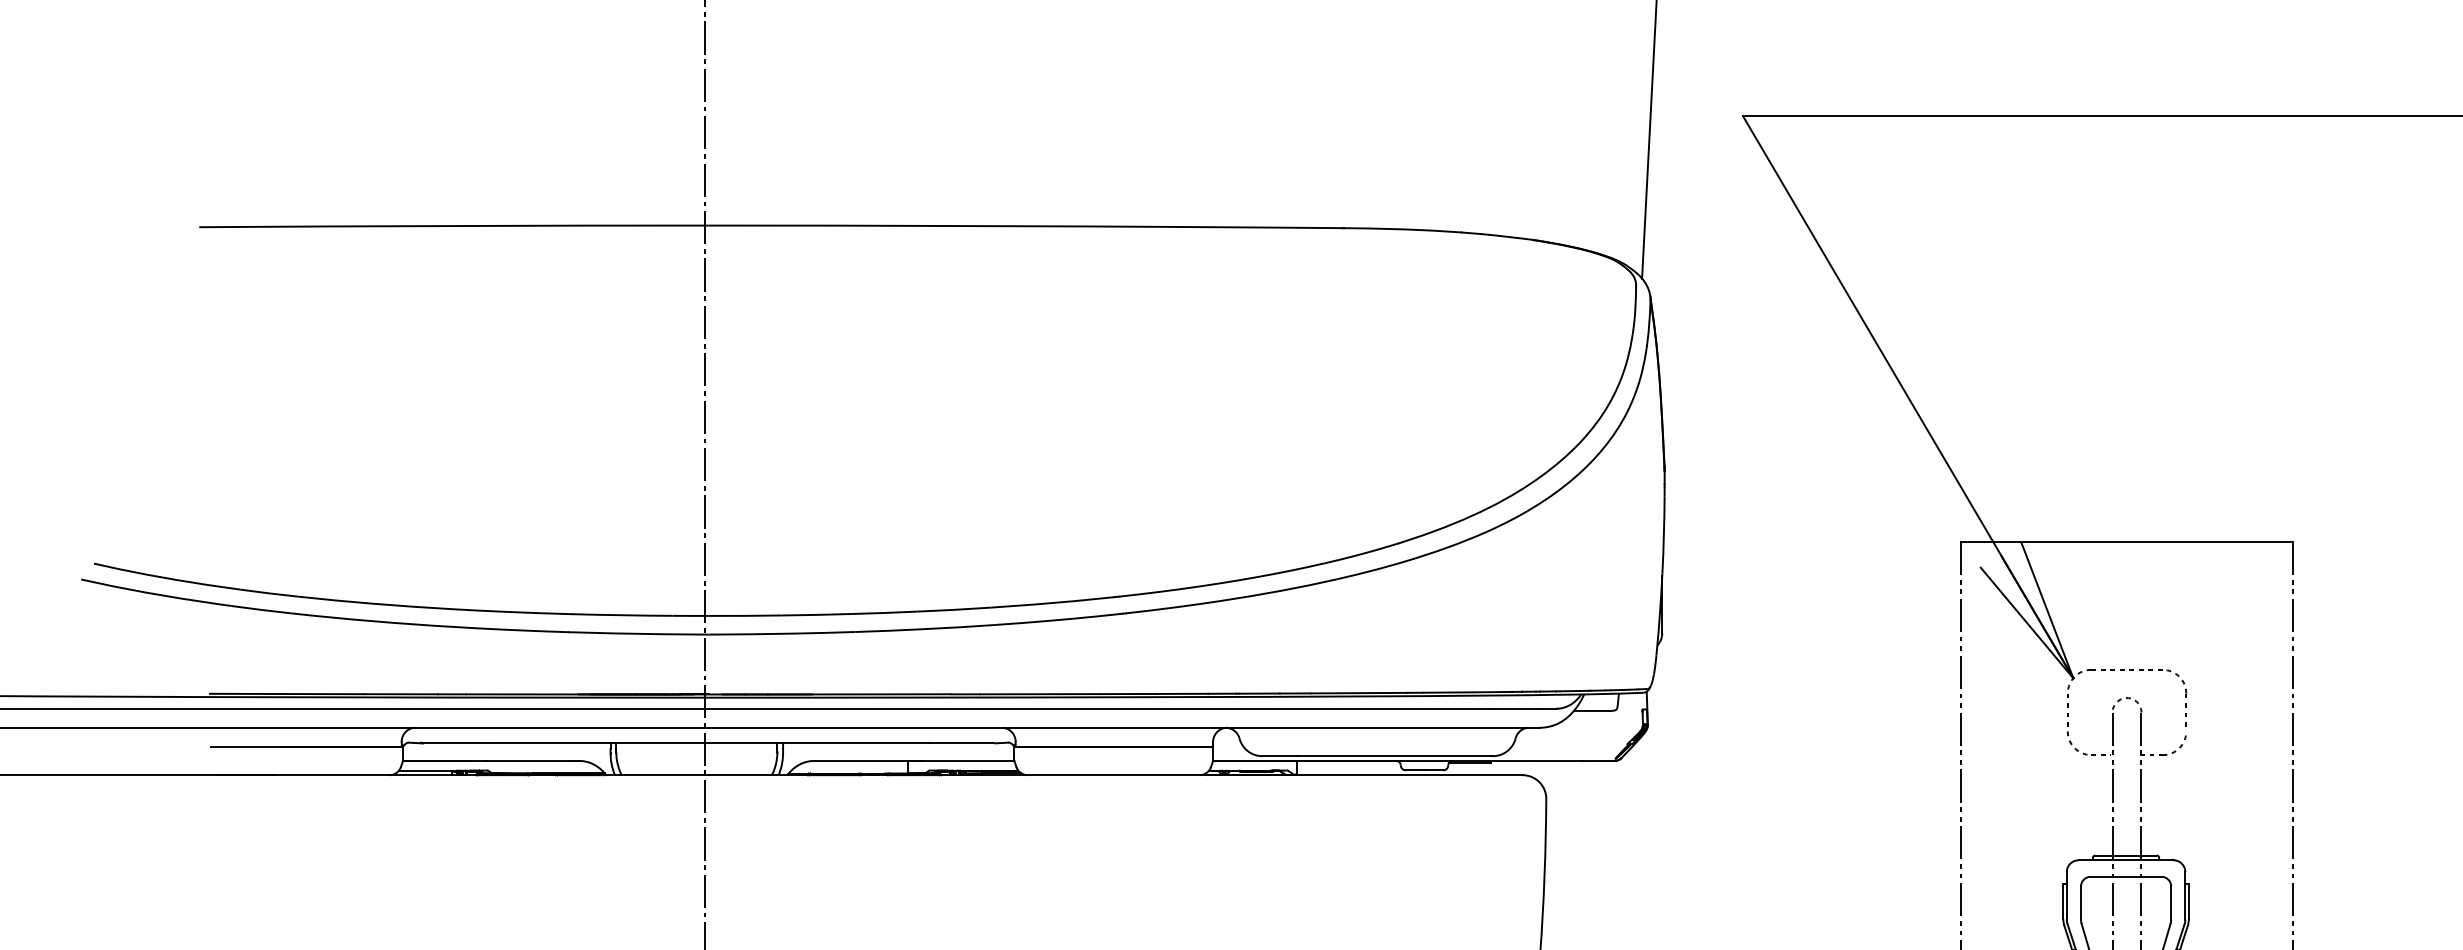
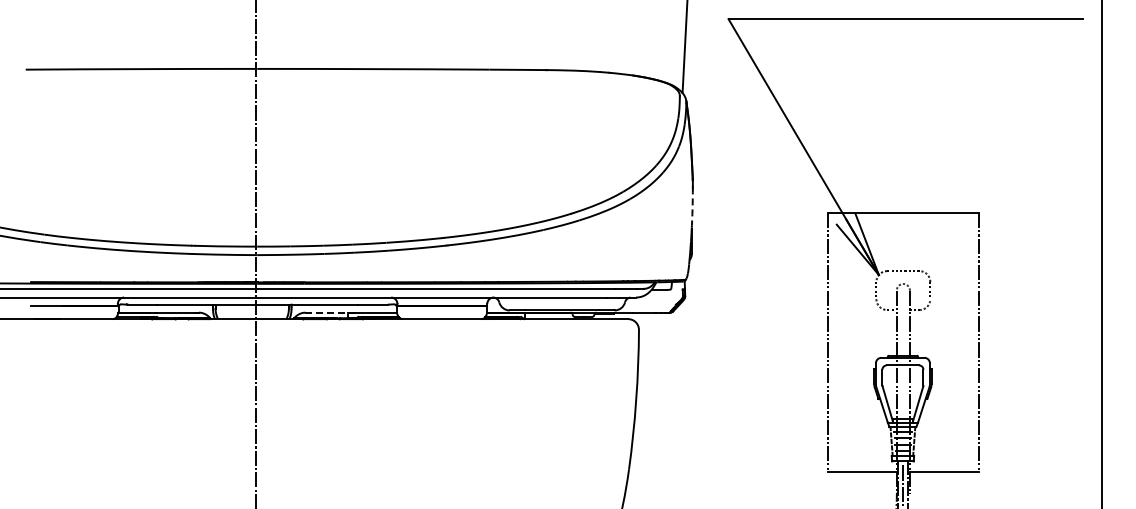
arc: (1663, 534) -> (692, 209), solid -> dashed
line: (862, 760) -> (327, 312), solid -> dashed

